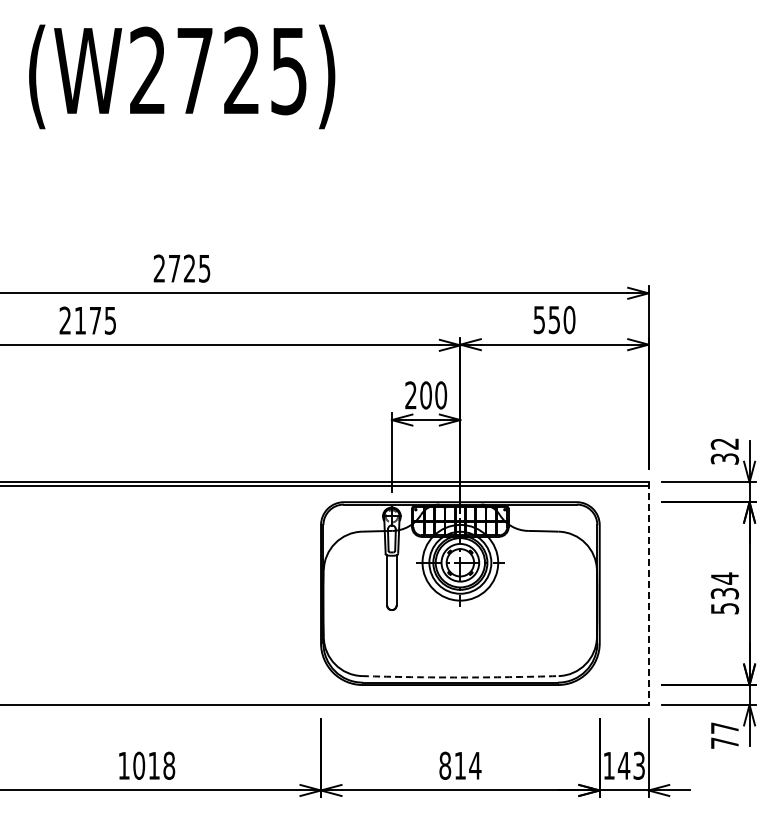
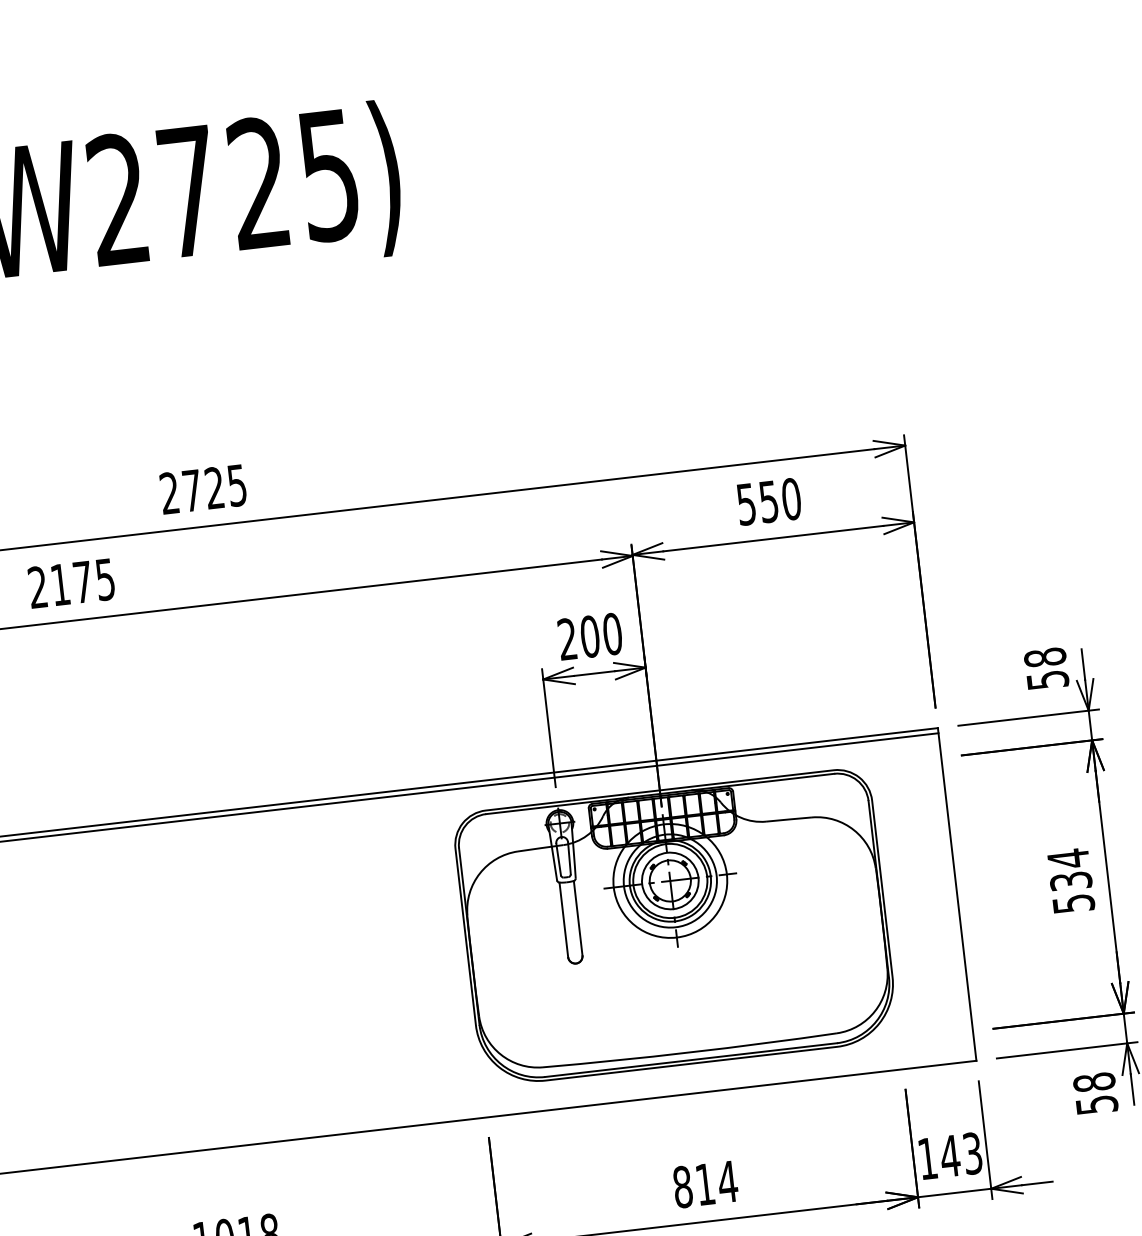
text: (724, 451) -> (1045, 668), 32 -> 58
line: (648, 594) -> (957, 895), dashed -> solid
arc: (460, 677) -> (690, 1052), dashed -> solid
text: (724, 735) -> (1095, 1093), 77 -> 58

